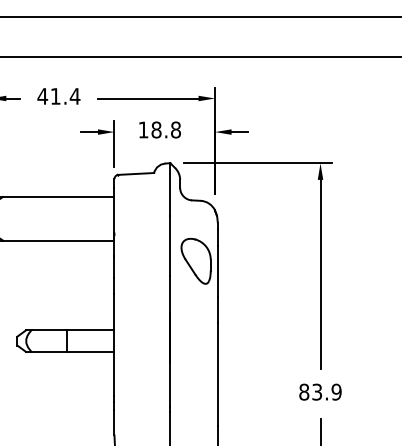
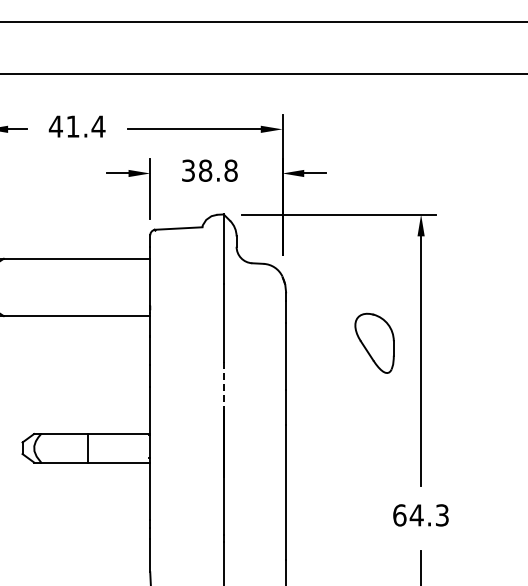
text: (143, 129) -> (188, 170), 18.8 -> 38.8
part: (196, 260) -> (374, 342), moved
line: (170, 294) -> (223, 387), solid -> dashed
text: (320, 392) -> (420, 515), 83.9 -> 64.3

